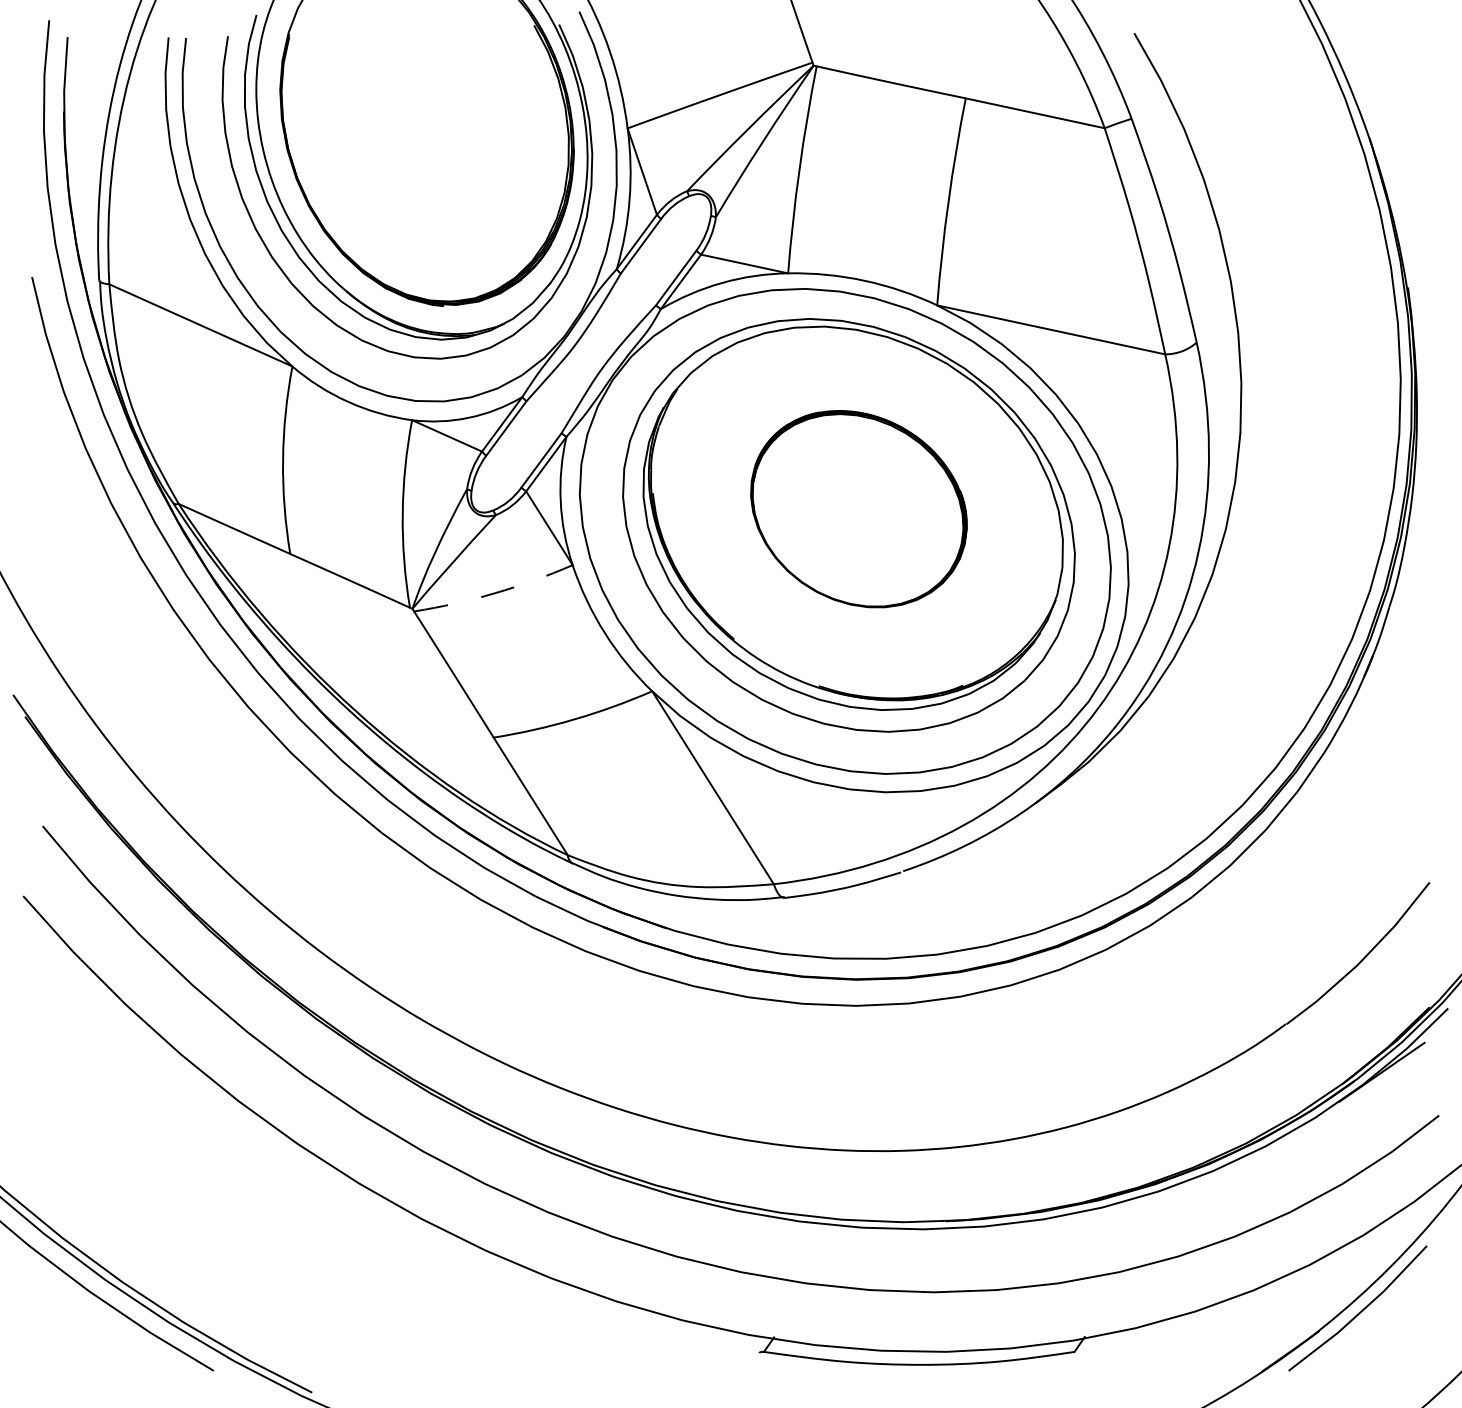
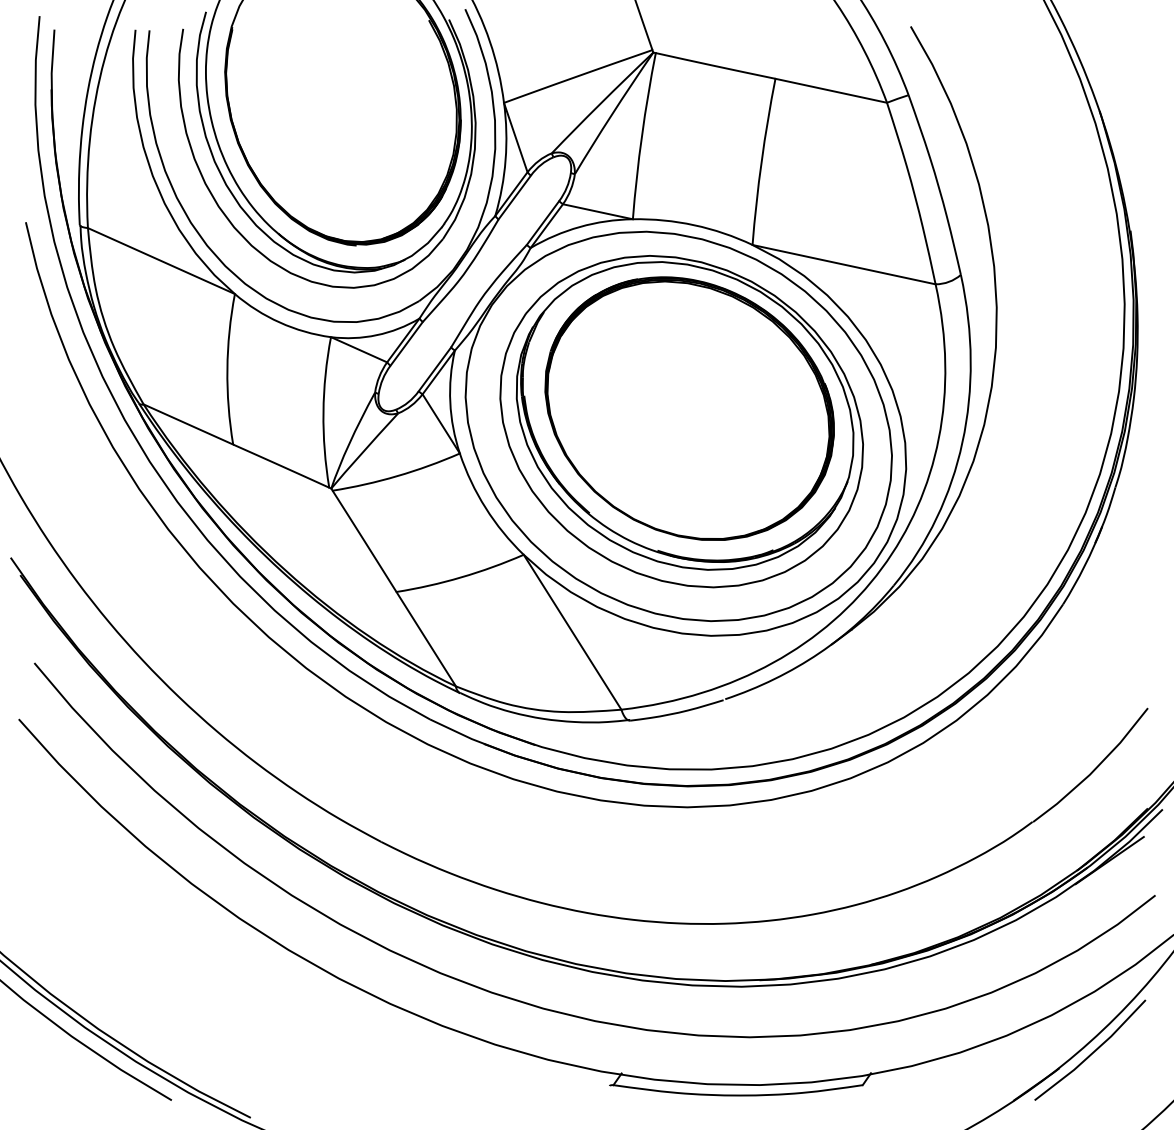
part: (858, 508) -> (689, 408), size x1.67
arc: (494, 593) -> (397, 476), dashed -> solid

